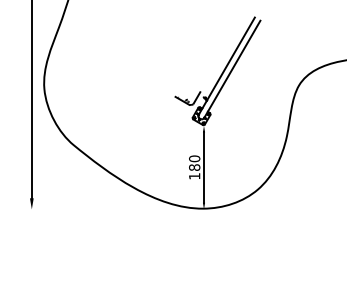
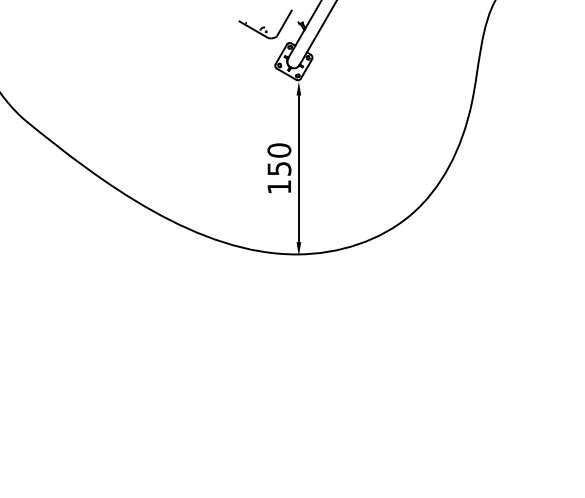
text: (194, 167) -> (279, 168), 180 -> 150

